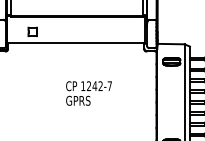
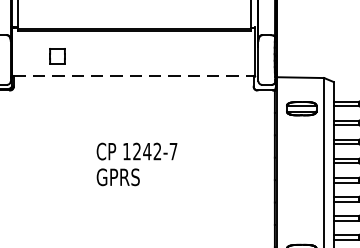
line: (76, 43) -> (134, 76), solid -> dashed
text: (88, 93) -> (136, 164), moved

